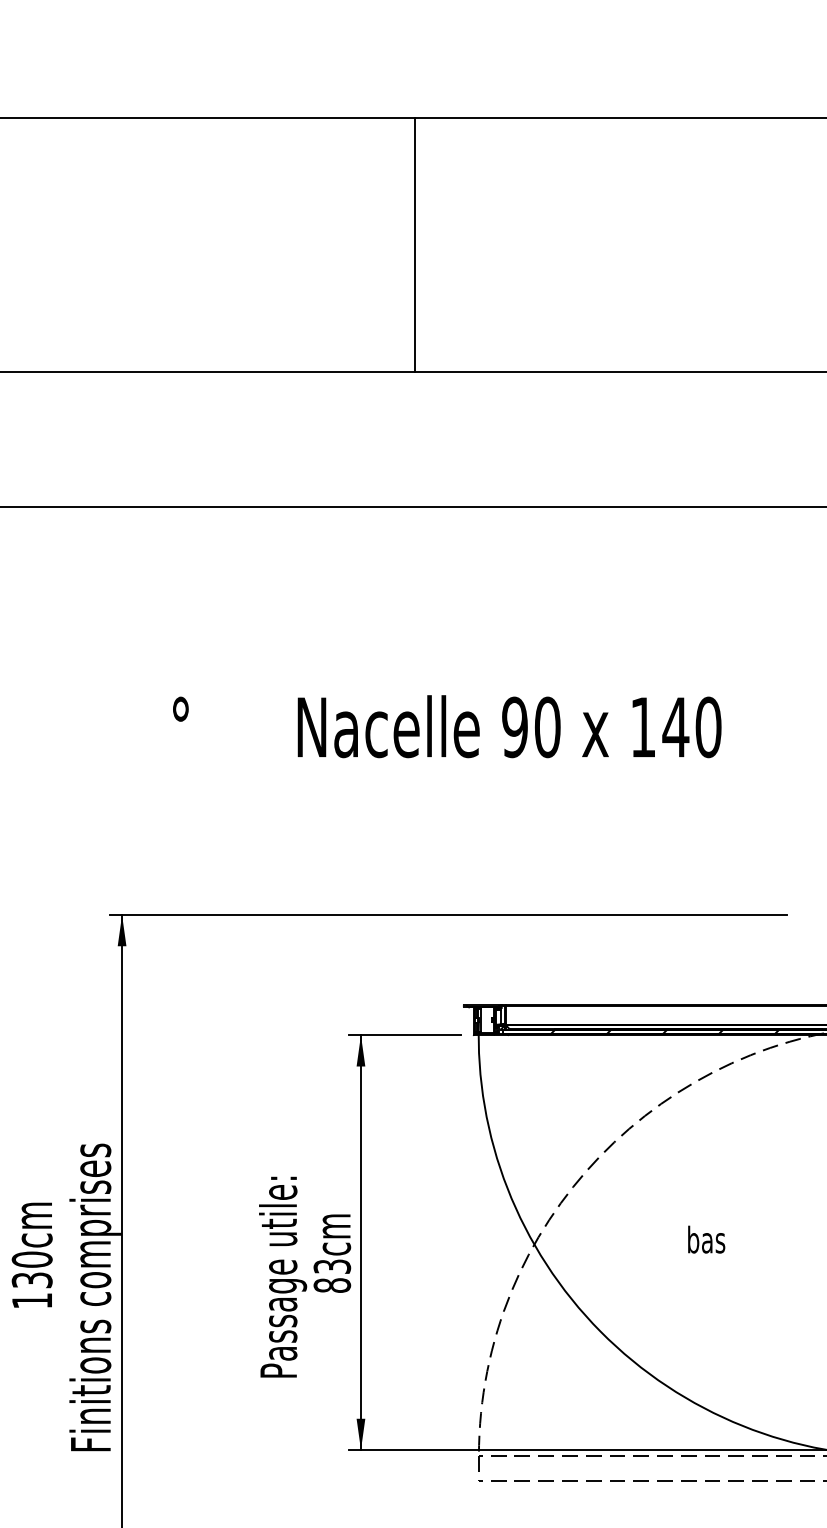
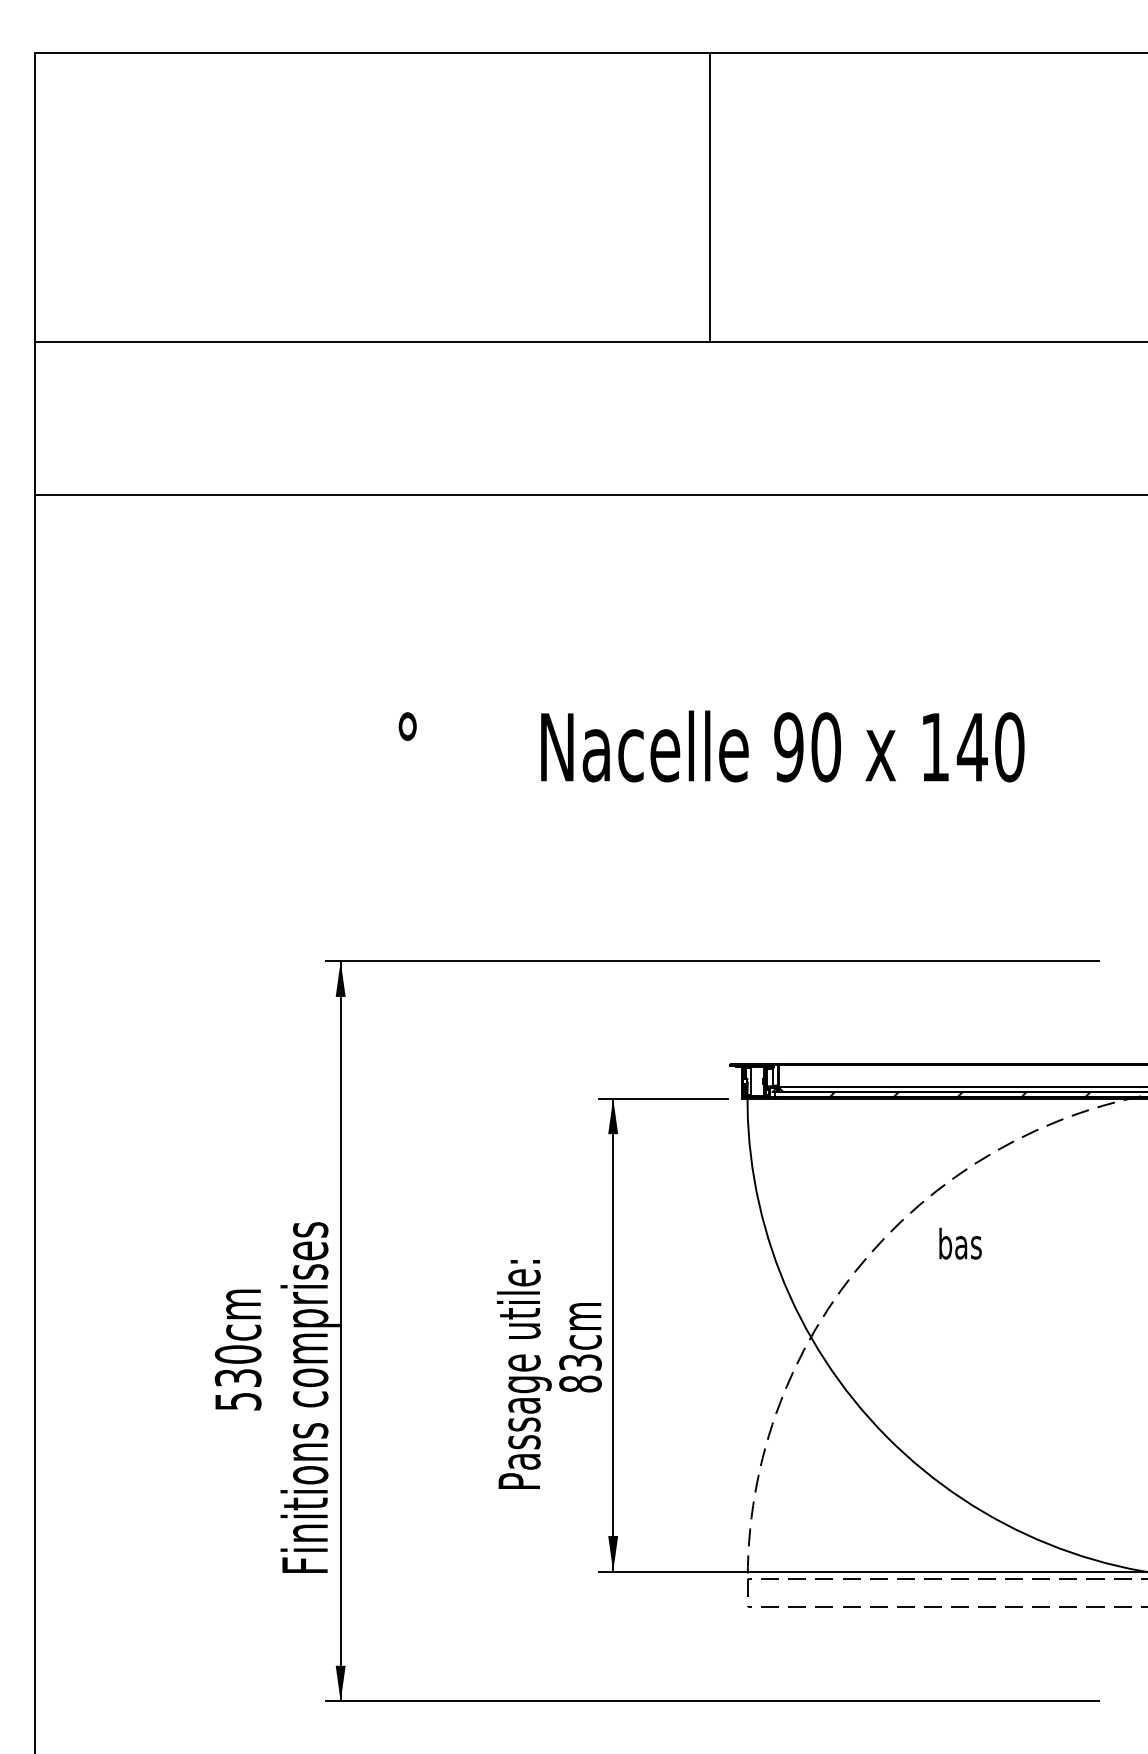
line: (414, 245) -> (709, 197), moved
text: (706, 1239) -> (960, 1243), moved
text: (32, 1300) -> (238, 1401), 130cm -> 530cm

